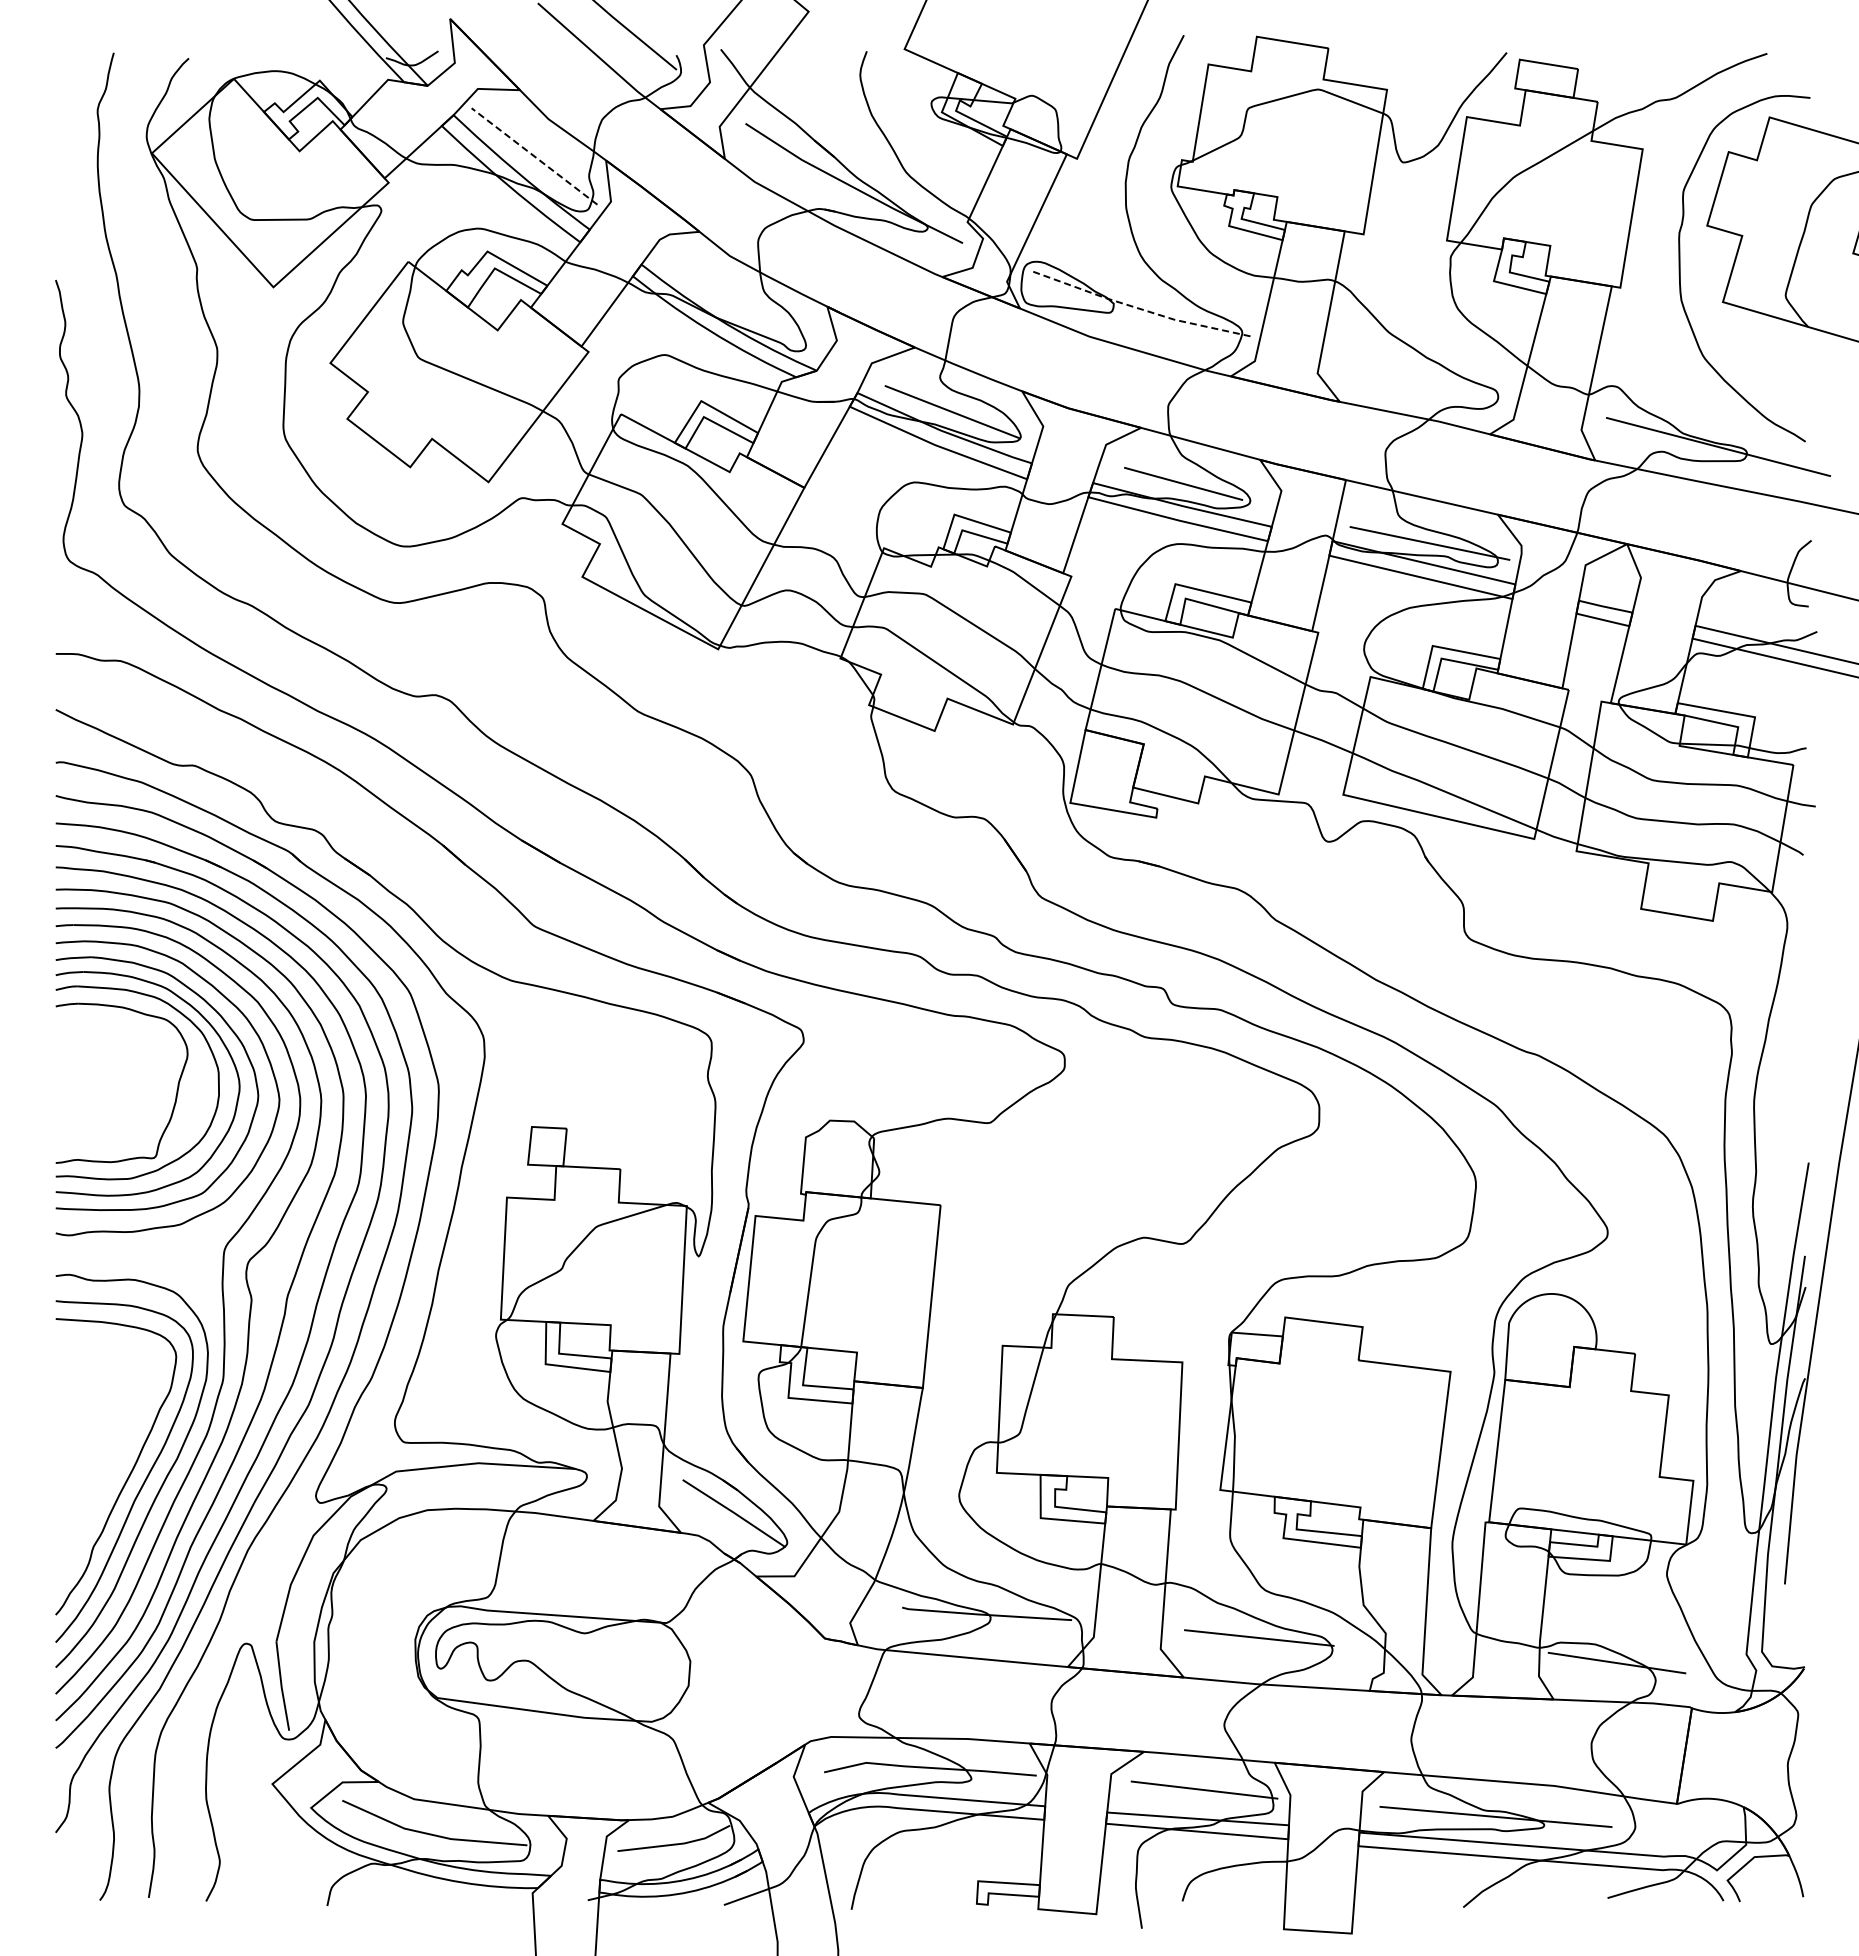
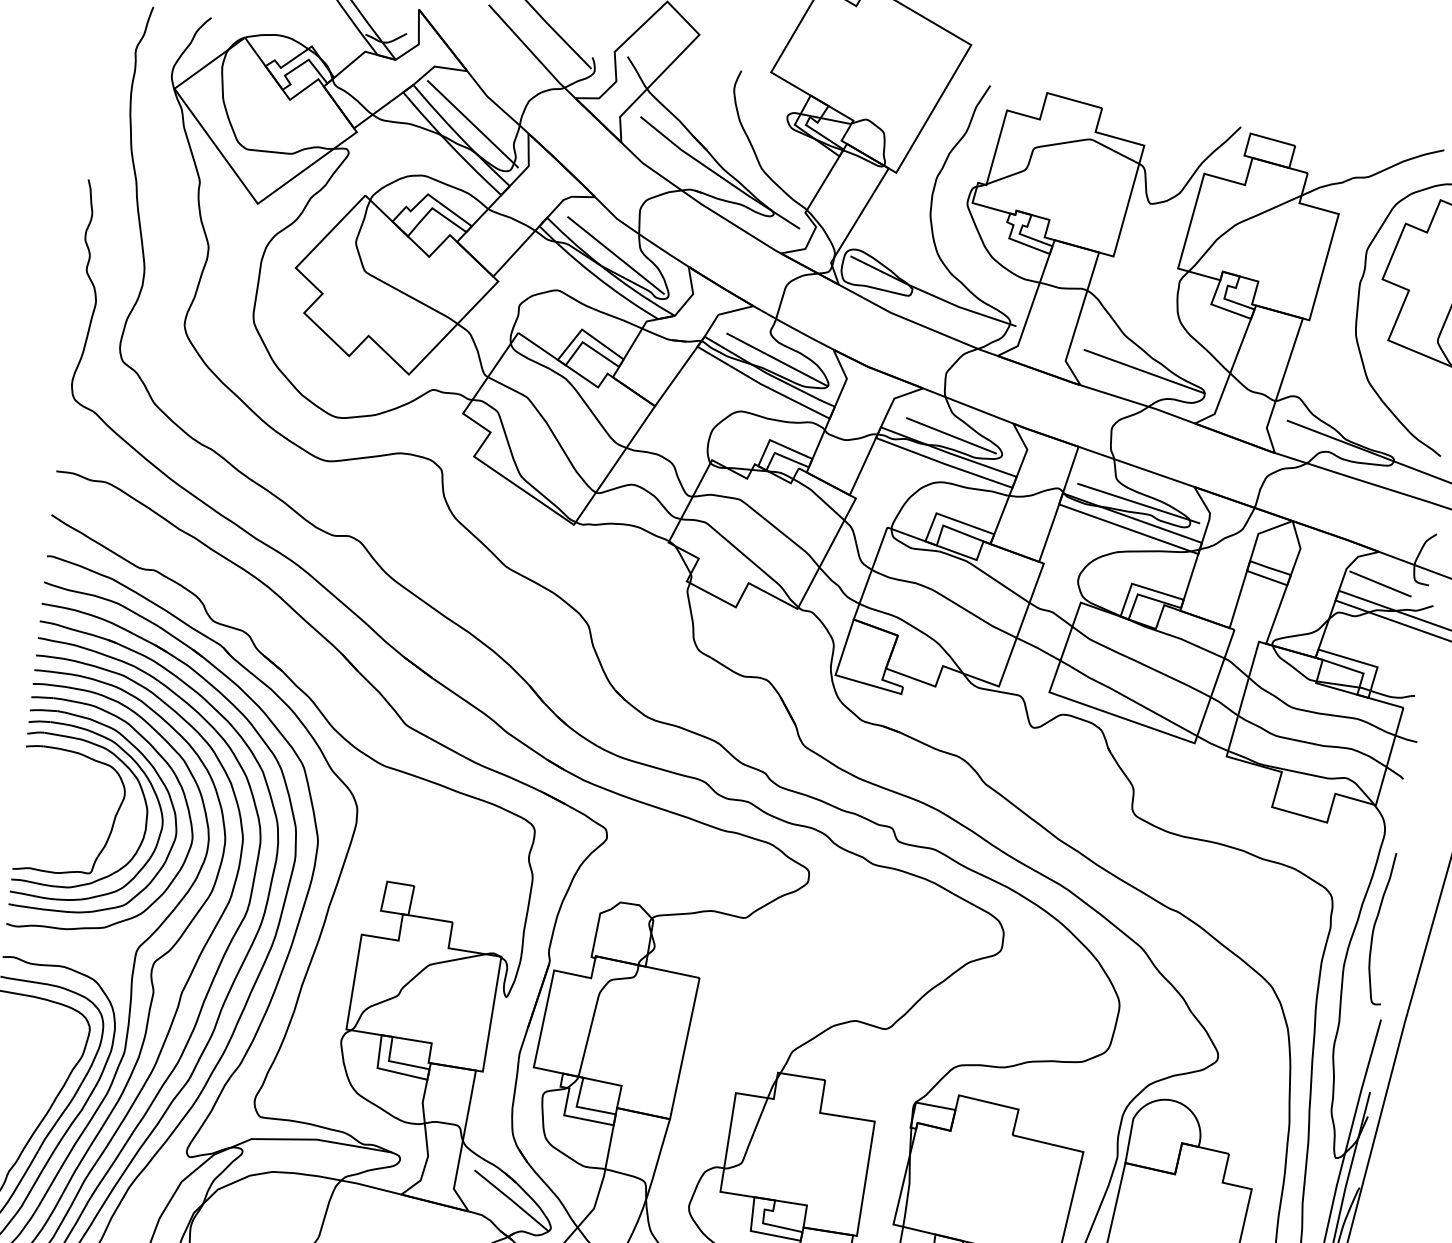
line: (534, 156) -> (472, 124), dashed -> solid
line: (733, 302) -> (615, 255), added
line: (1138, 308) -> (931, 294), dashed -> solid
line: (1419, 375) -> (1145, 371), added
line: (1747, 611) -> (1380, 584), added
curve: (1788, 1044) -> (1375, 925), added

